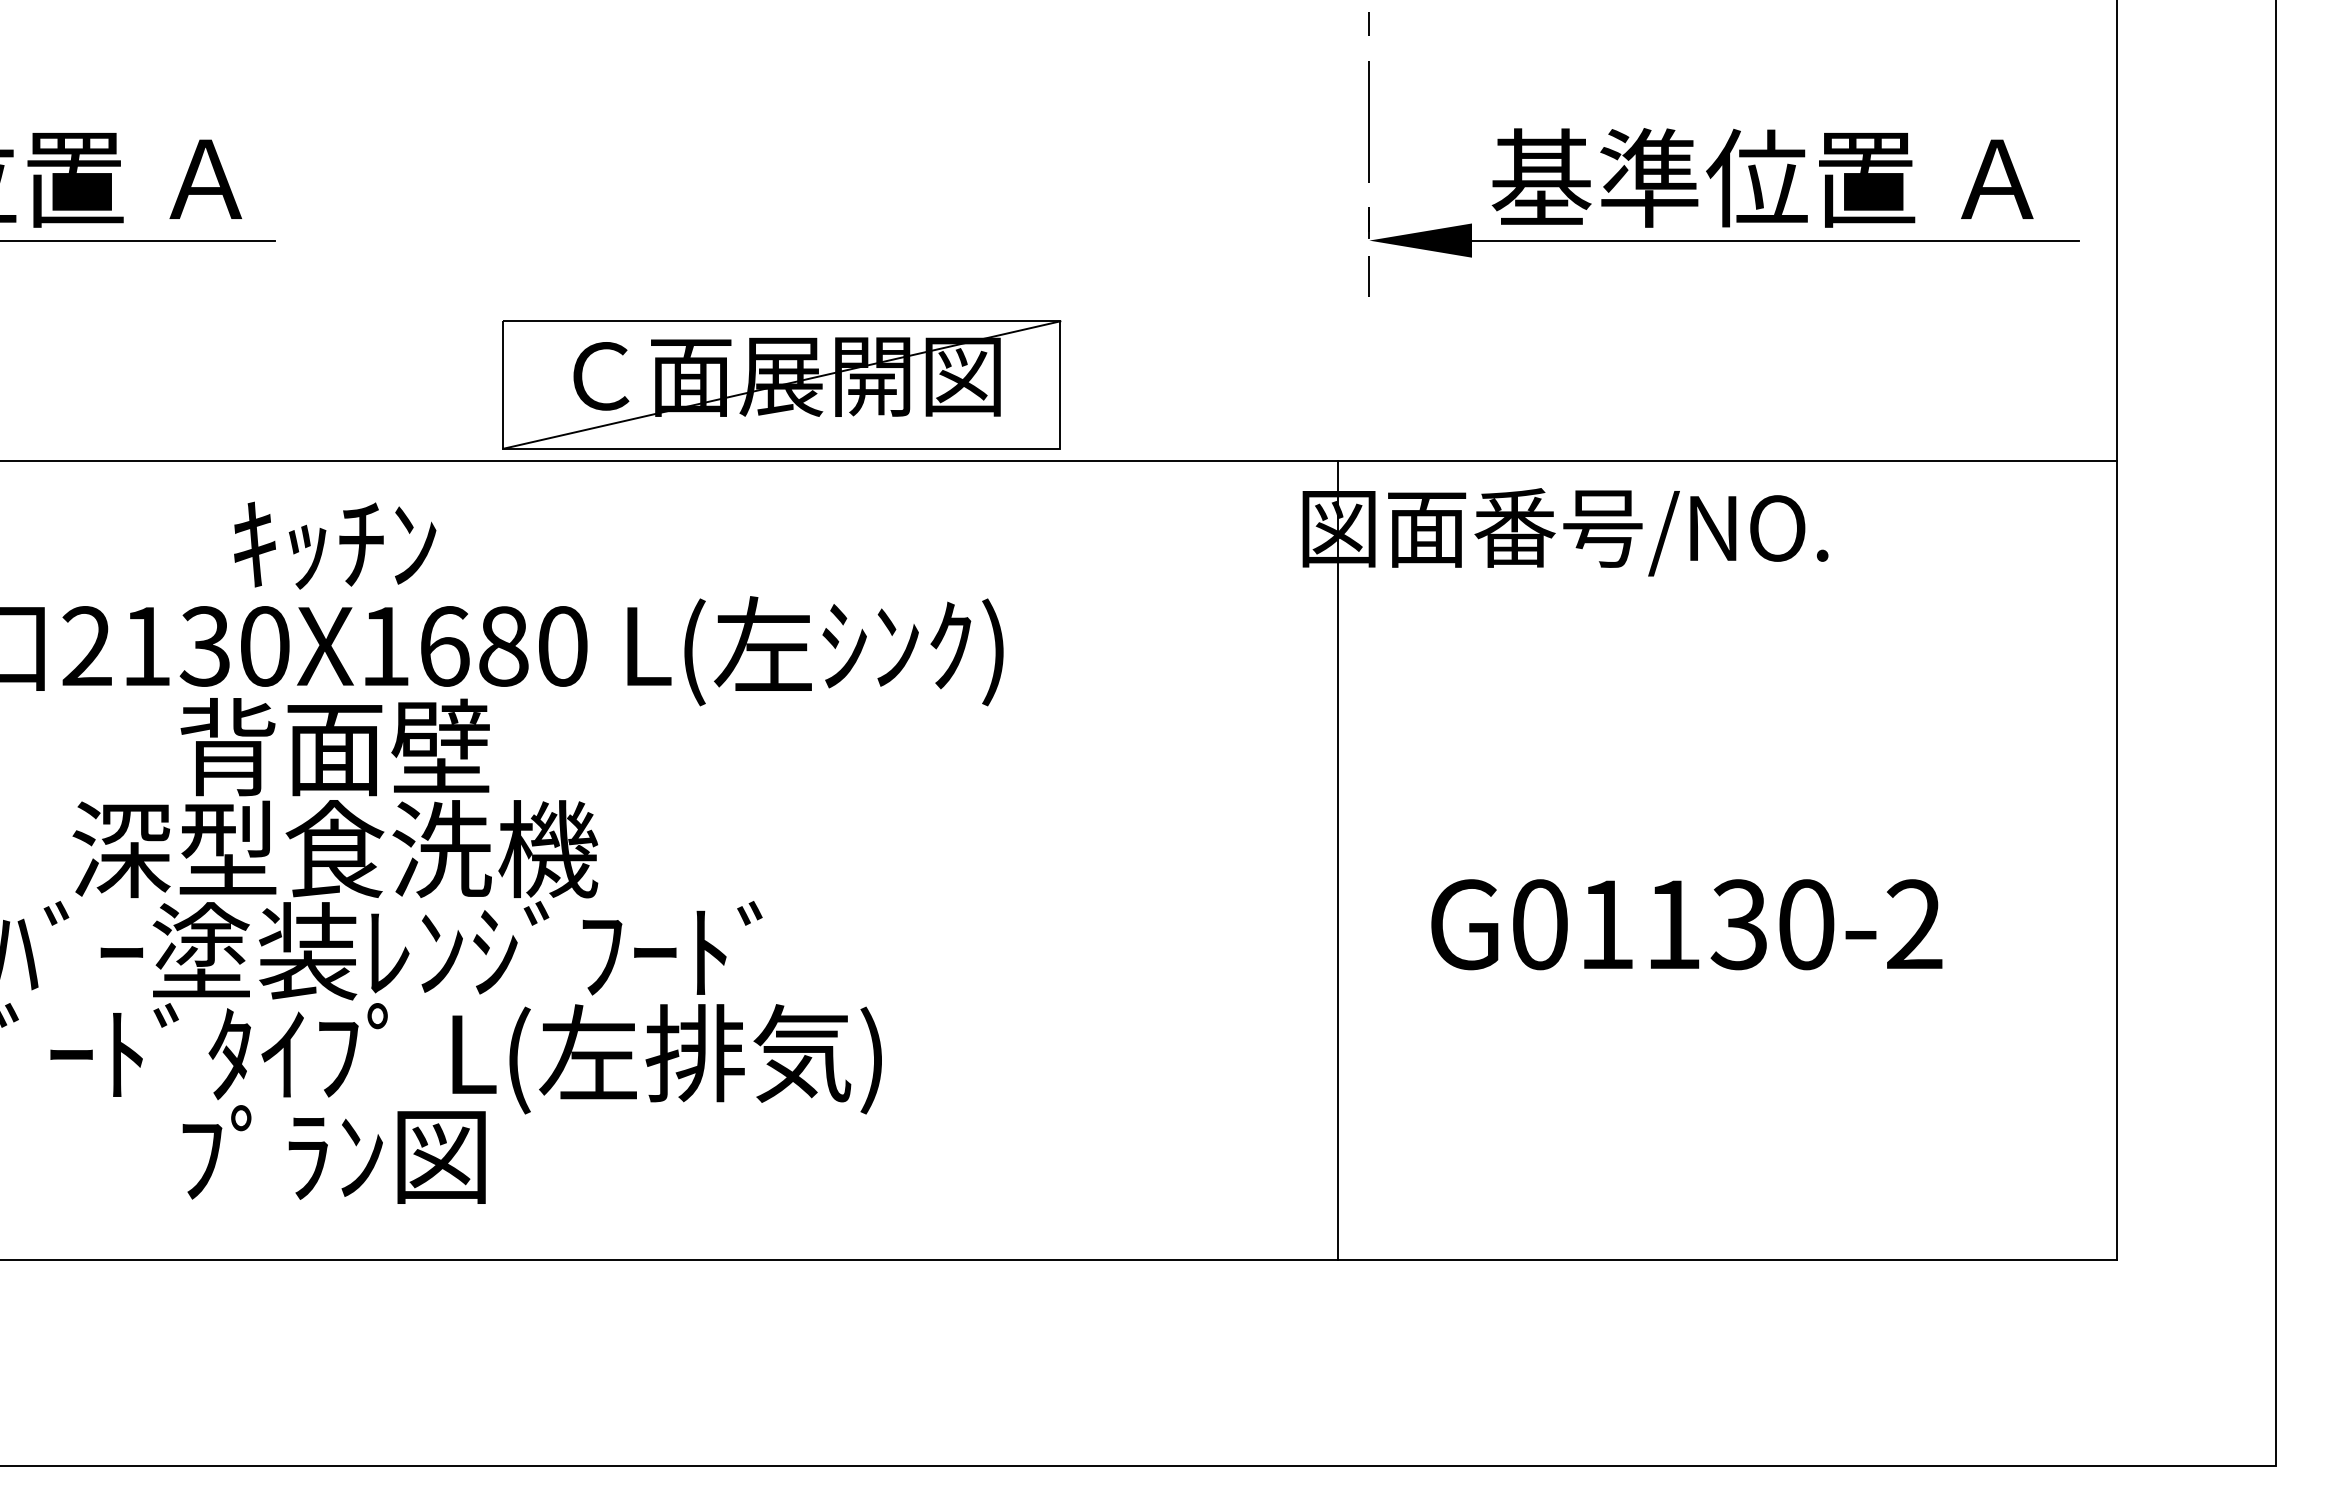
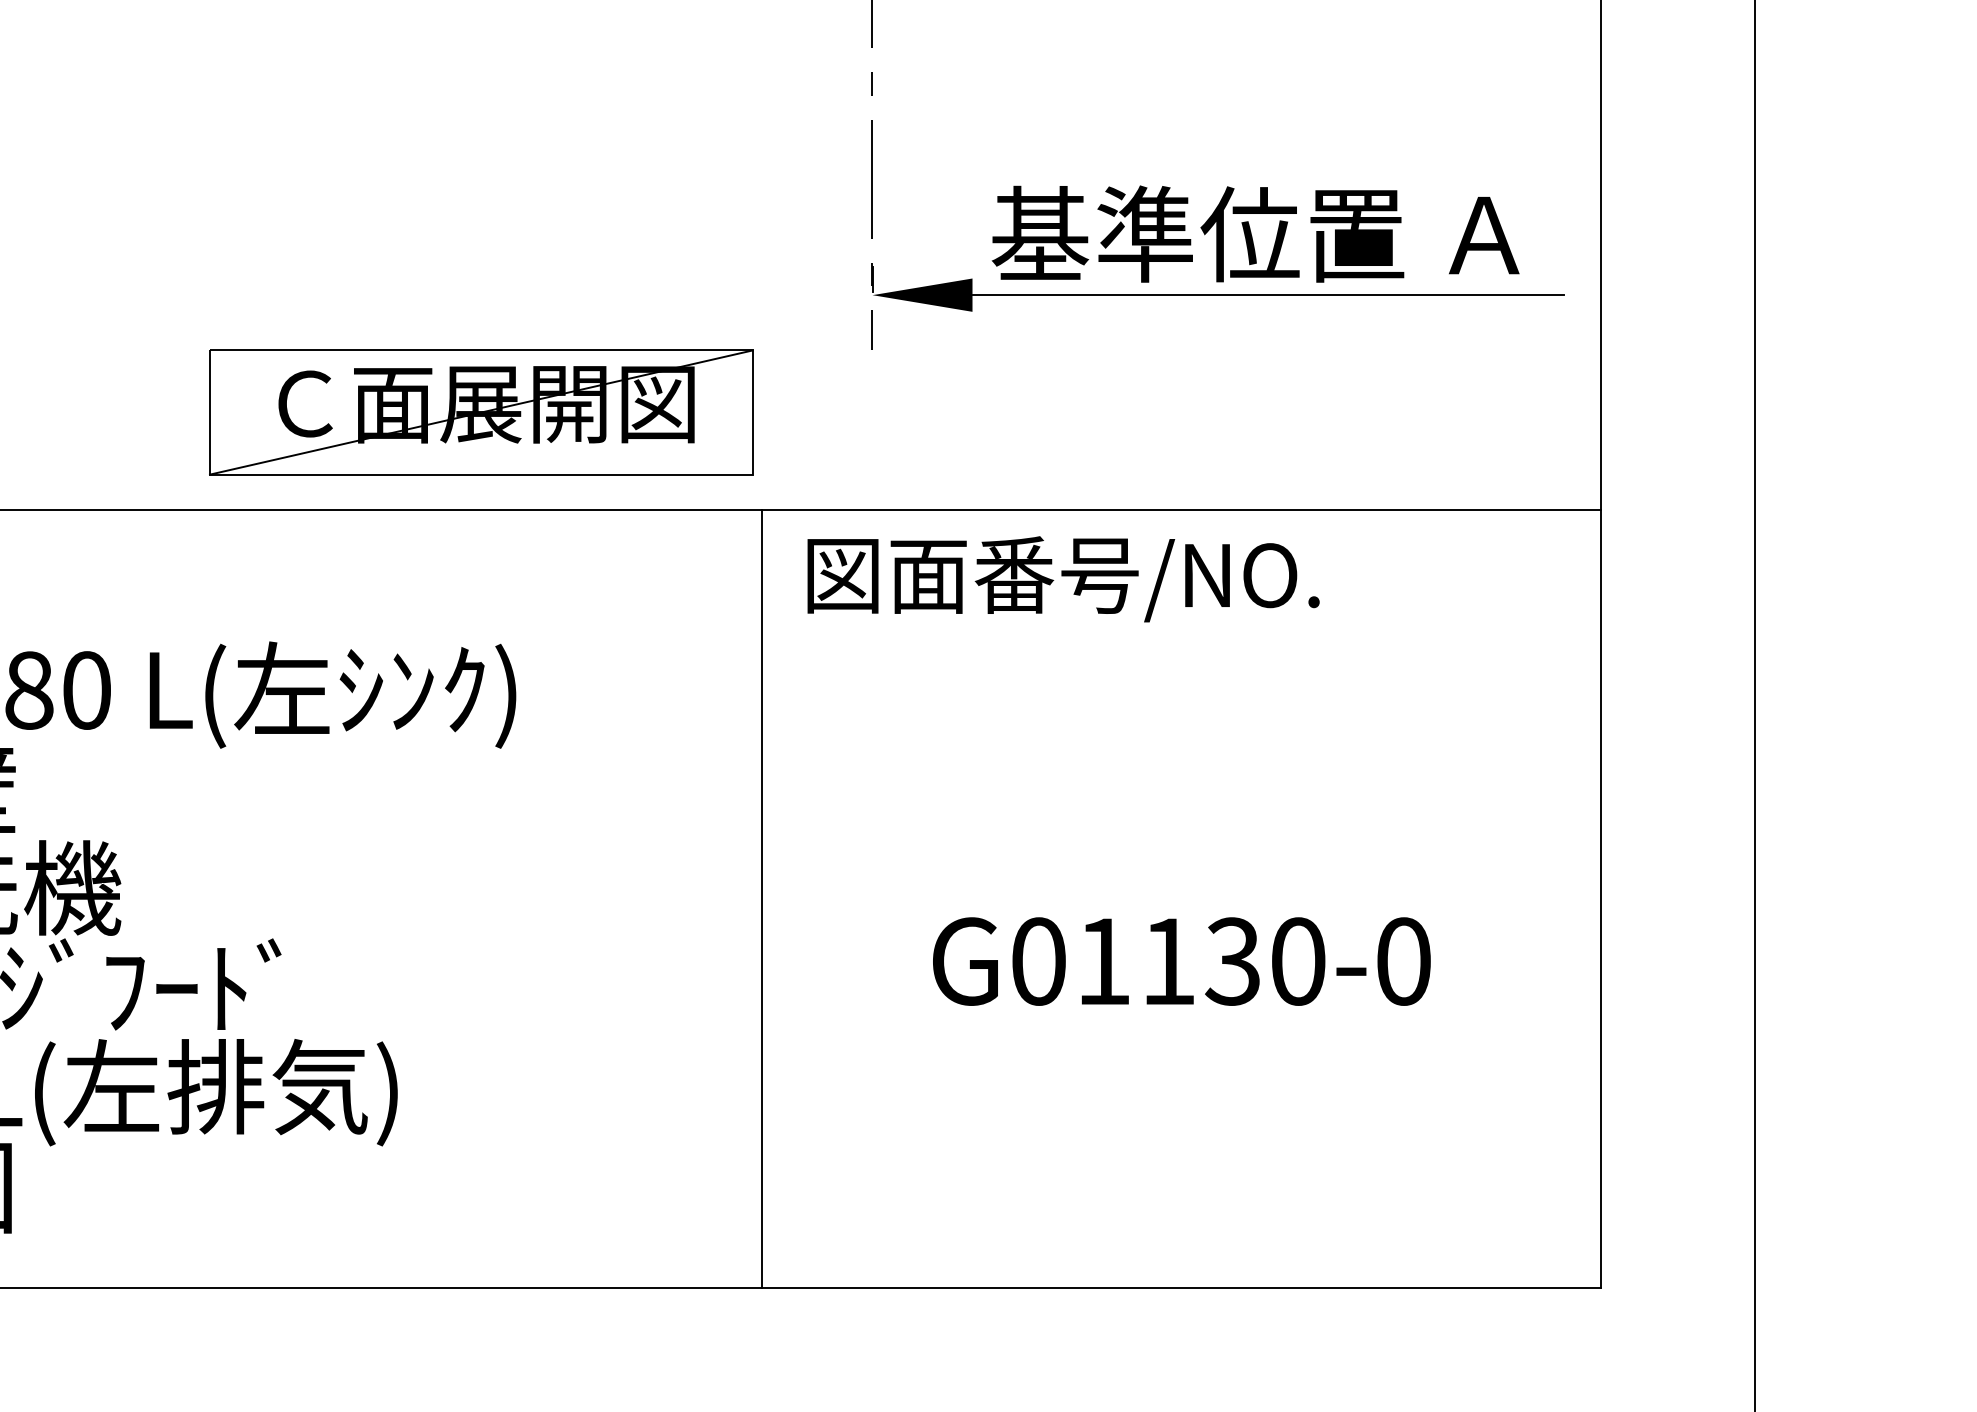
part: (781, 384) -> (481, 411), moved
line: (1338, 860) -> (762, 899), moved
text: (1914, 924) -> (1403, 961), G01130-2 -> G01130-0

